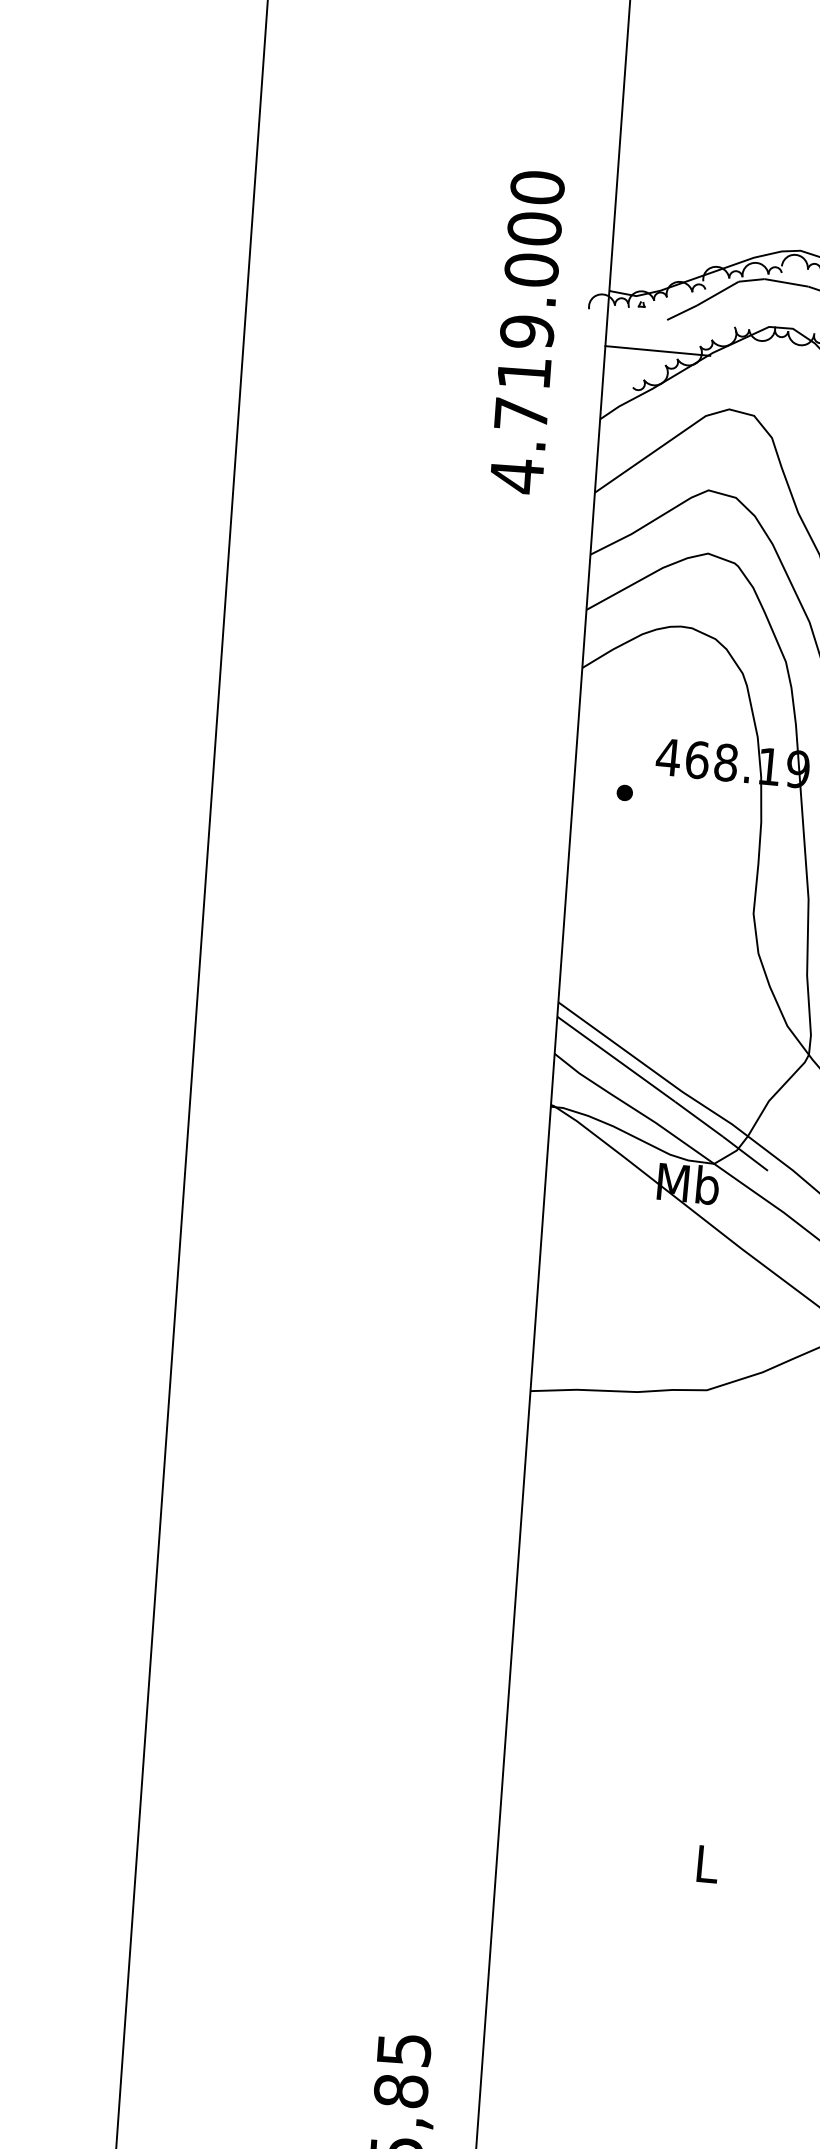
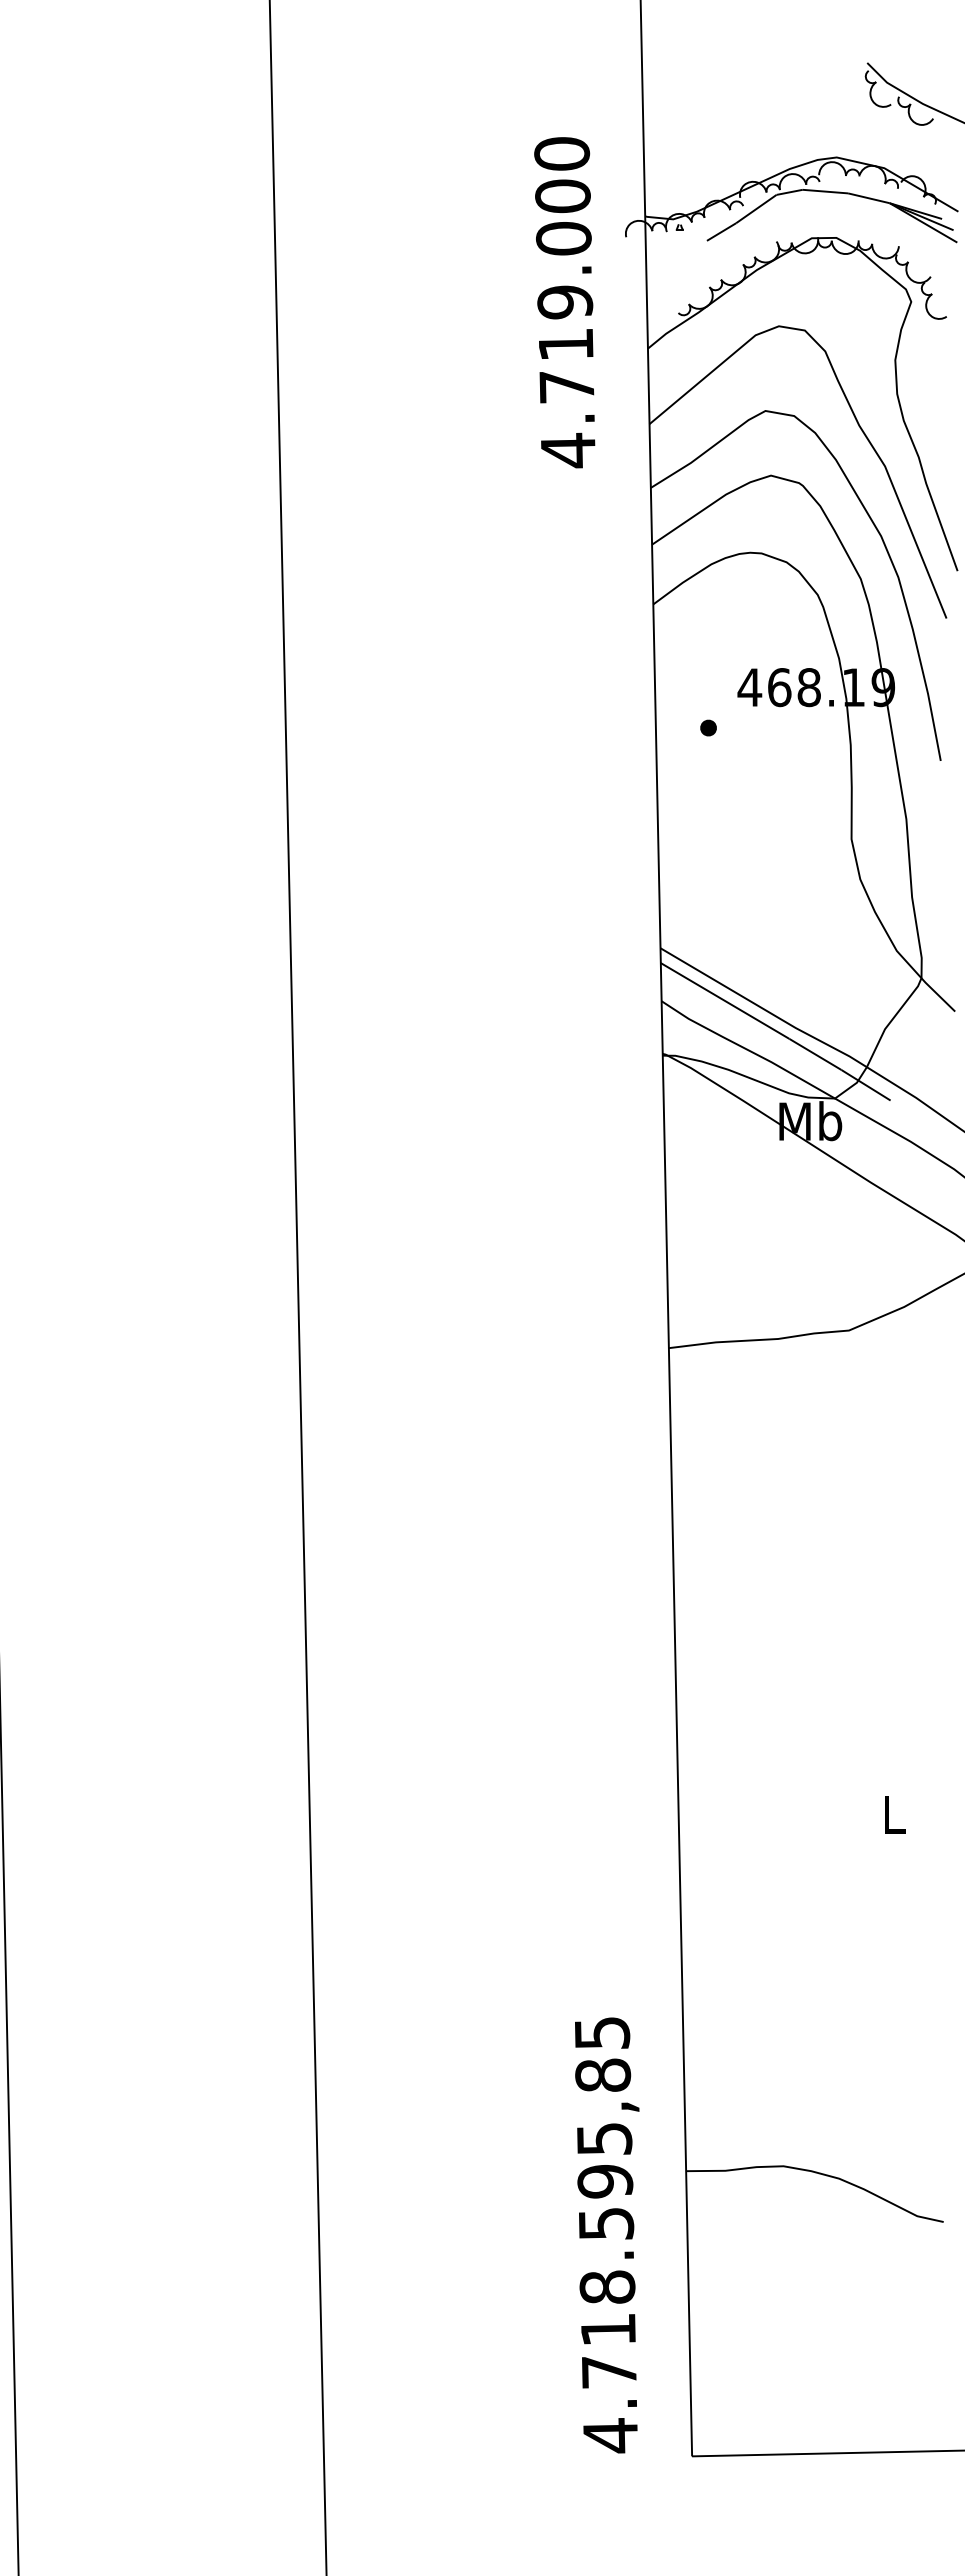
text: (526, 332) -> (564, 302), moved
line: (657, 351) -> (700, 273), removed

